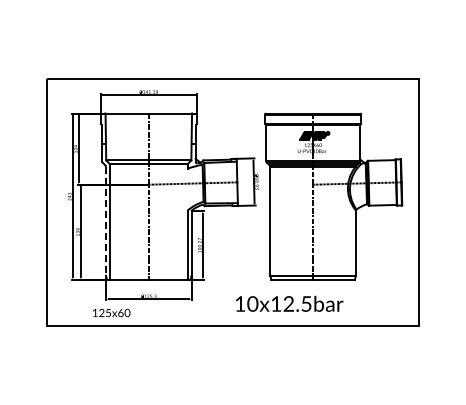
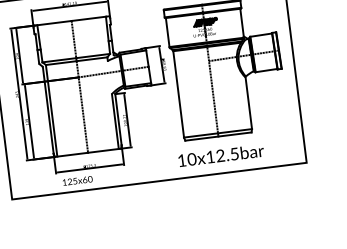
line: (105, 221) -> (47, 110), dashed -> solid
text: (289, 303) -> (221, 155), moved
text: (111, 312) -> (77, 180), moved

